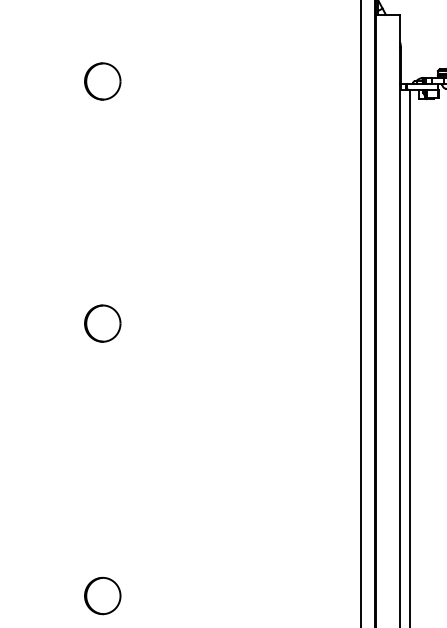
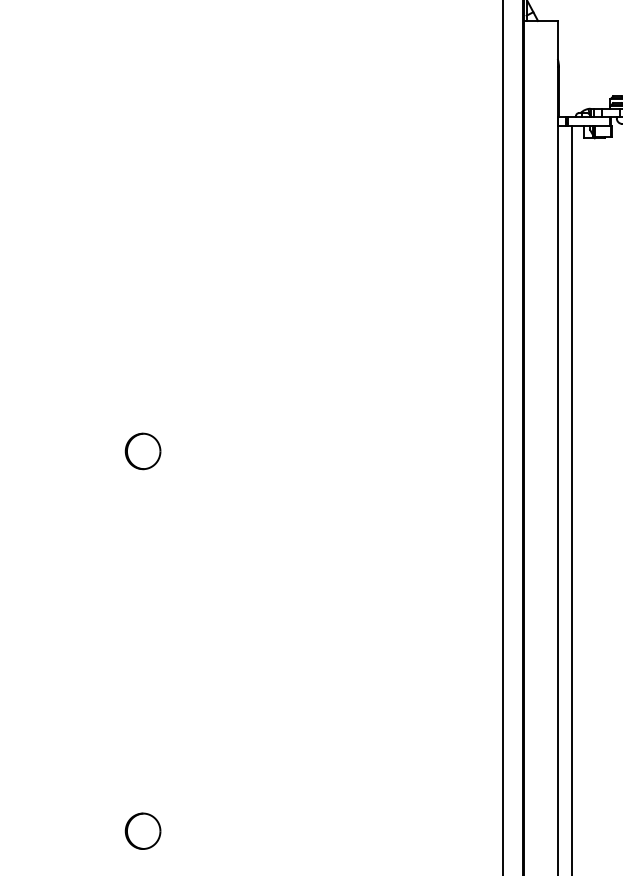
part: (102, 81) -> (142, 113), removed
part: (102, 323) -> (142, 451), size x0.7
part: (102, 596) -> (142, 831), size x0.7

